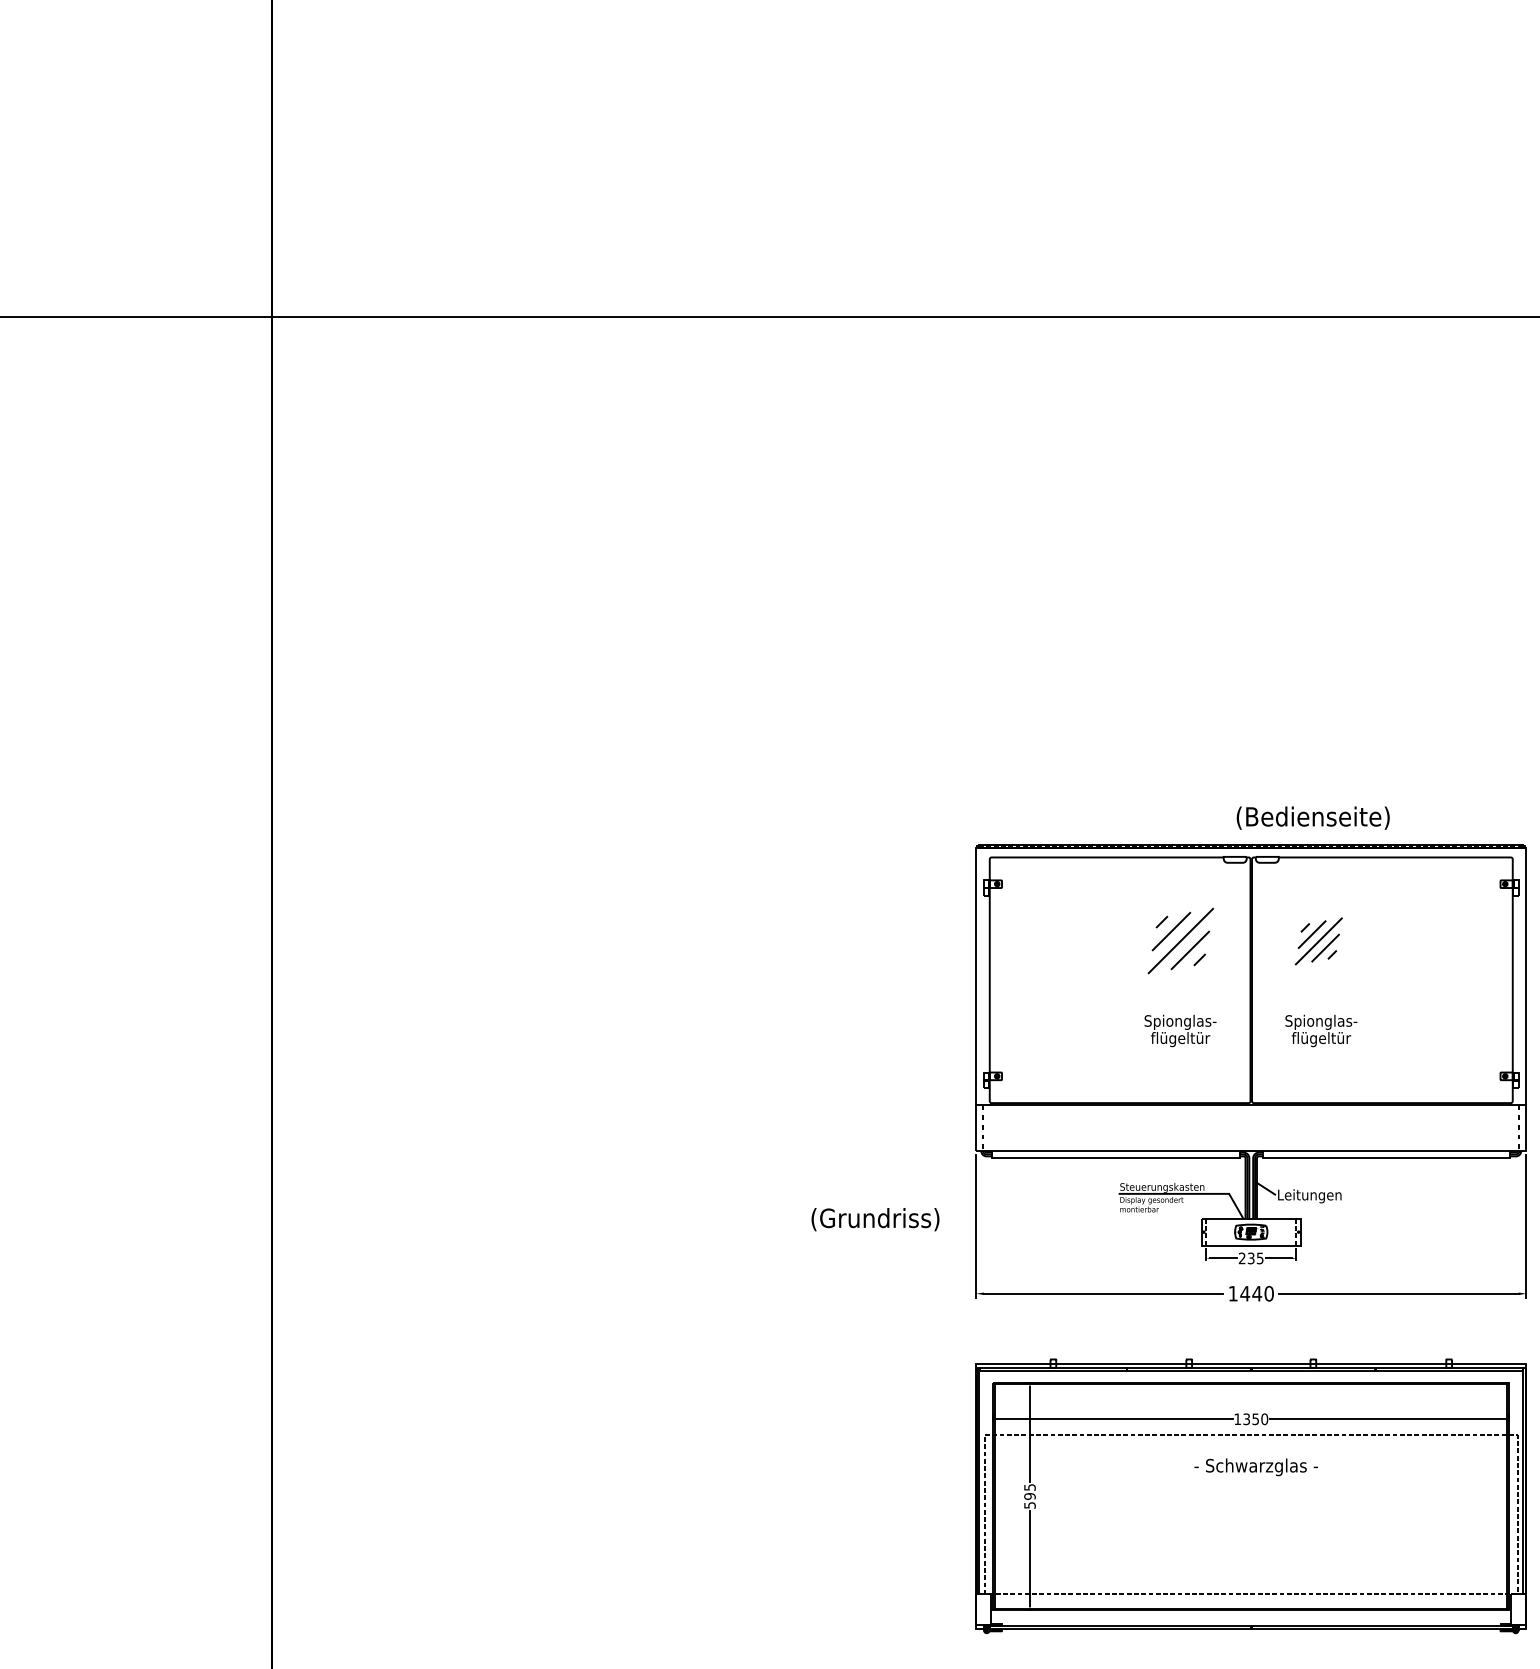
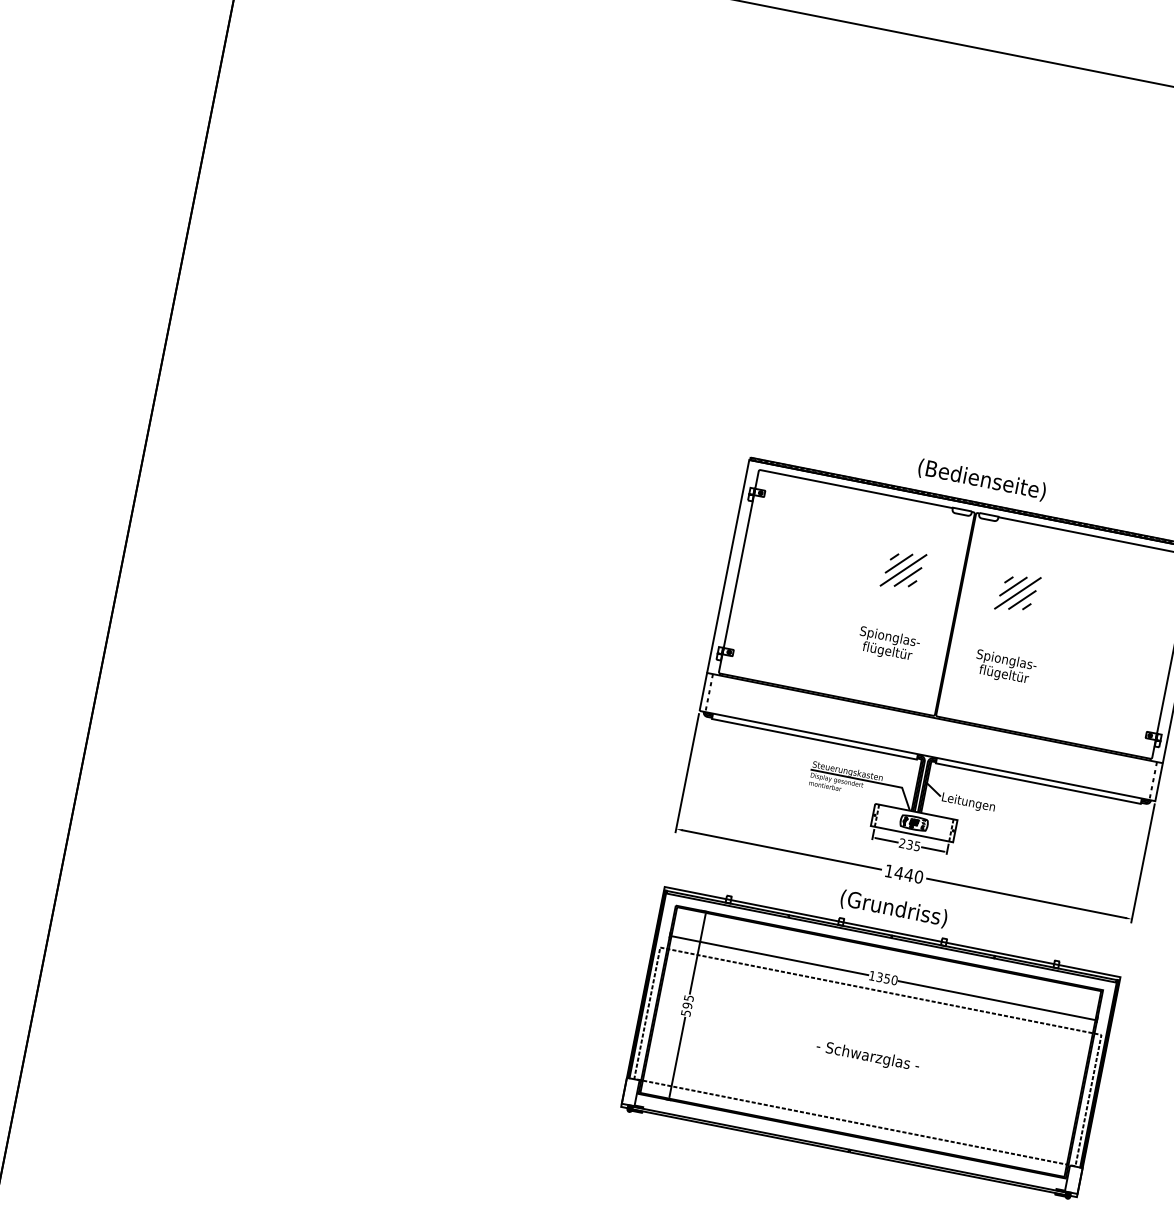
text: (1312, 817) -> (981, 479), moved
part: (1180, 940) -> (903, 569), size x0.71
text: (875, 1219) -> (893, 908), moved
text: (1255, 1467) -> (867, 1056), moved

